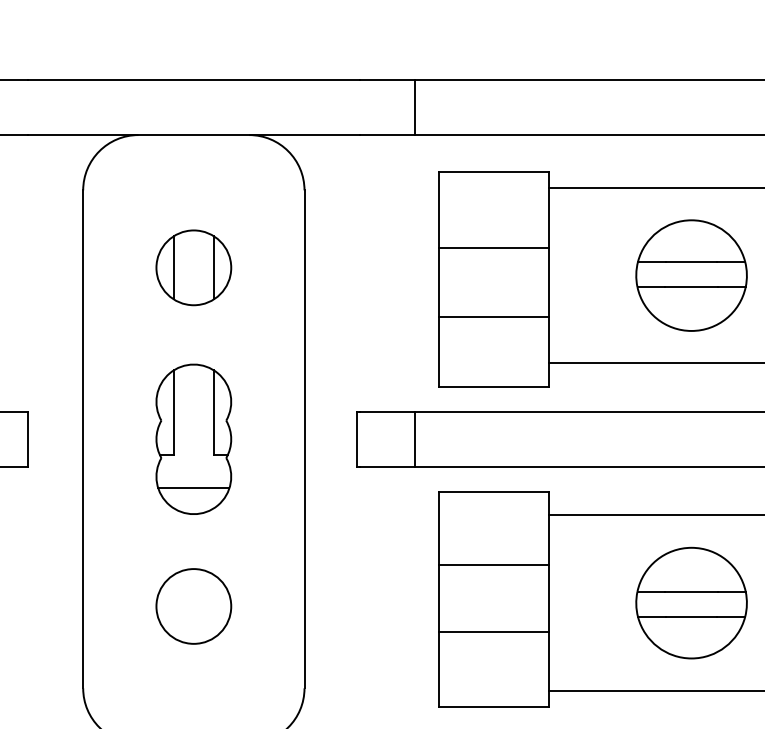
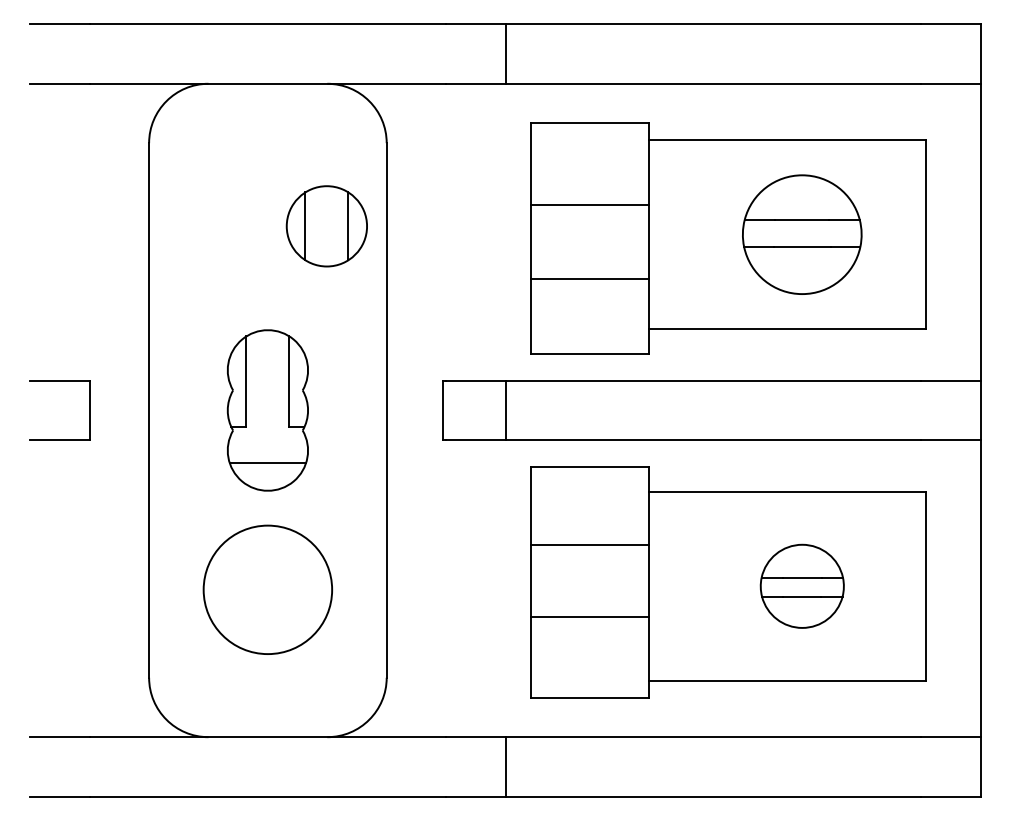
part: (193, 267) -> (326, 226), moved
part: (691, 603) -> (802, 586), size x0.7
circle: (193, 606) -> (267, 589), size x1.6

